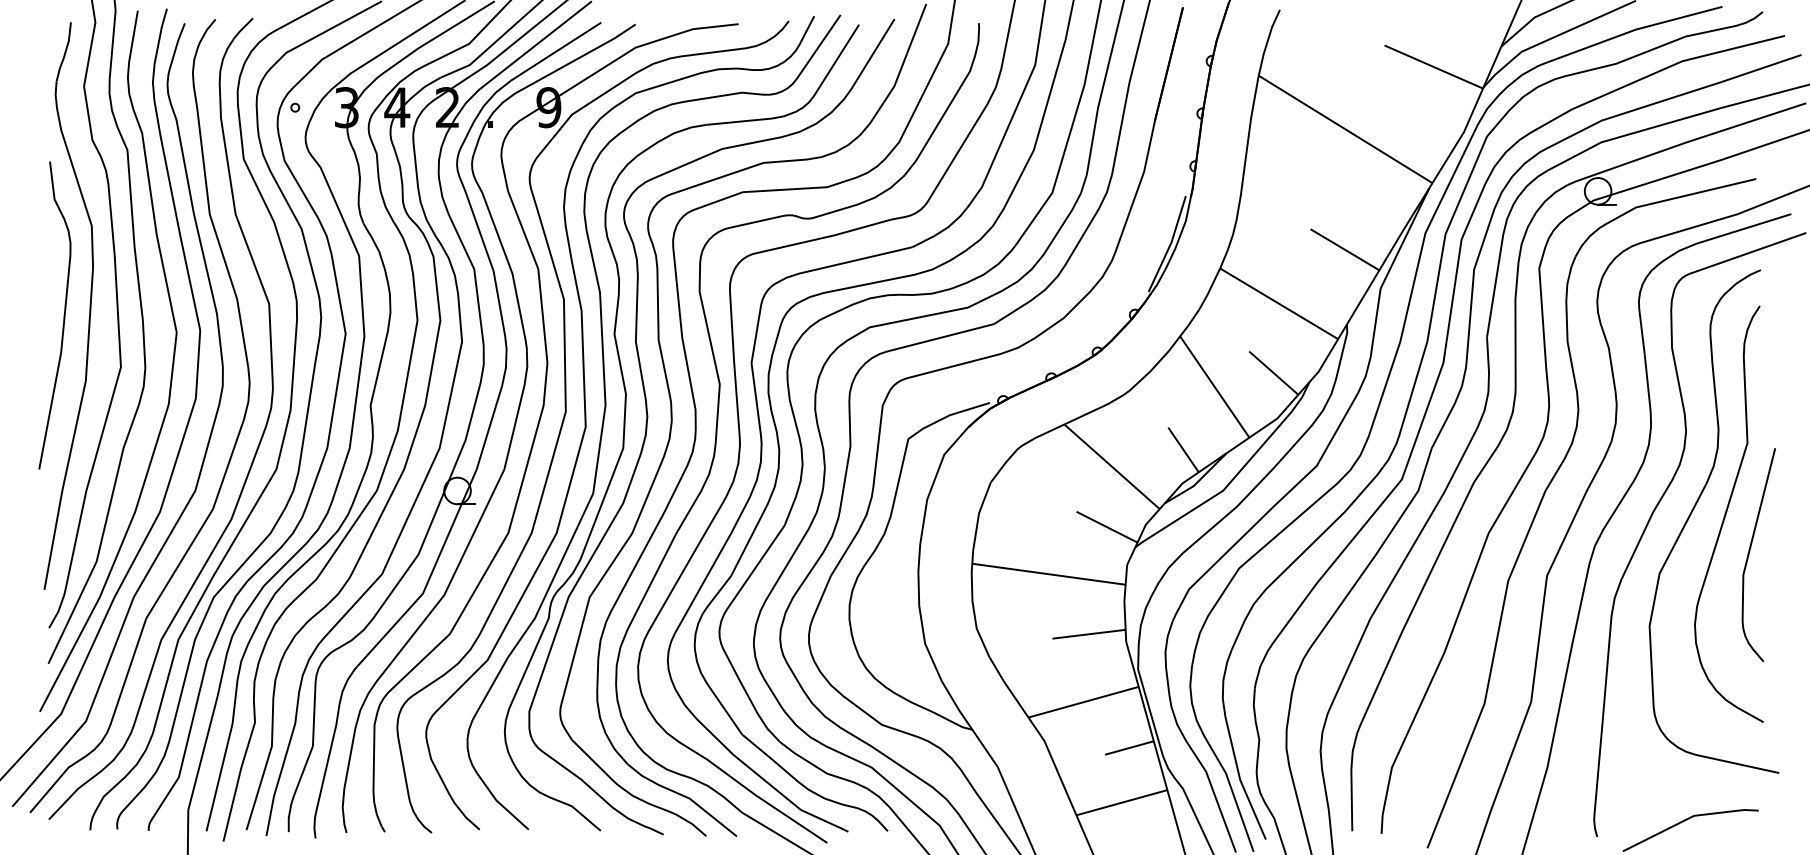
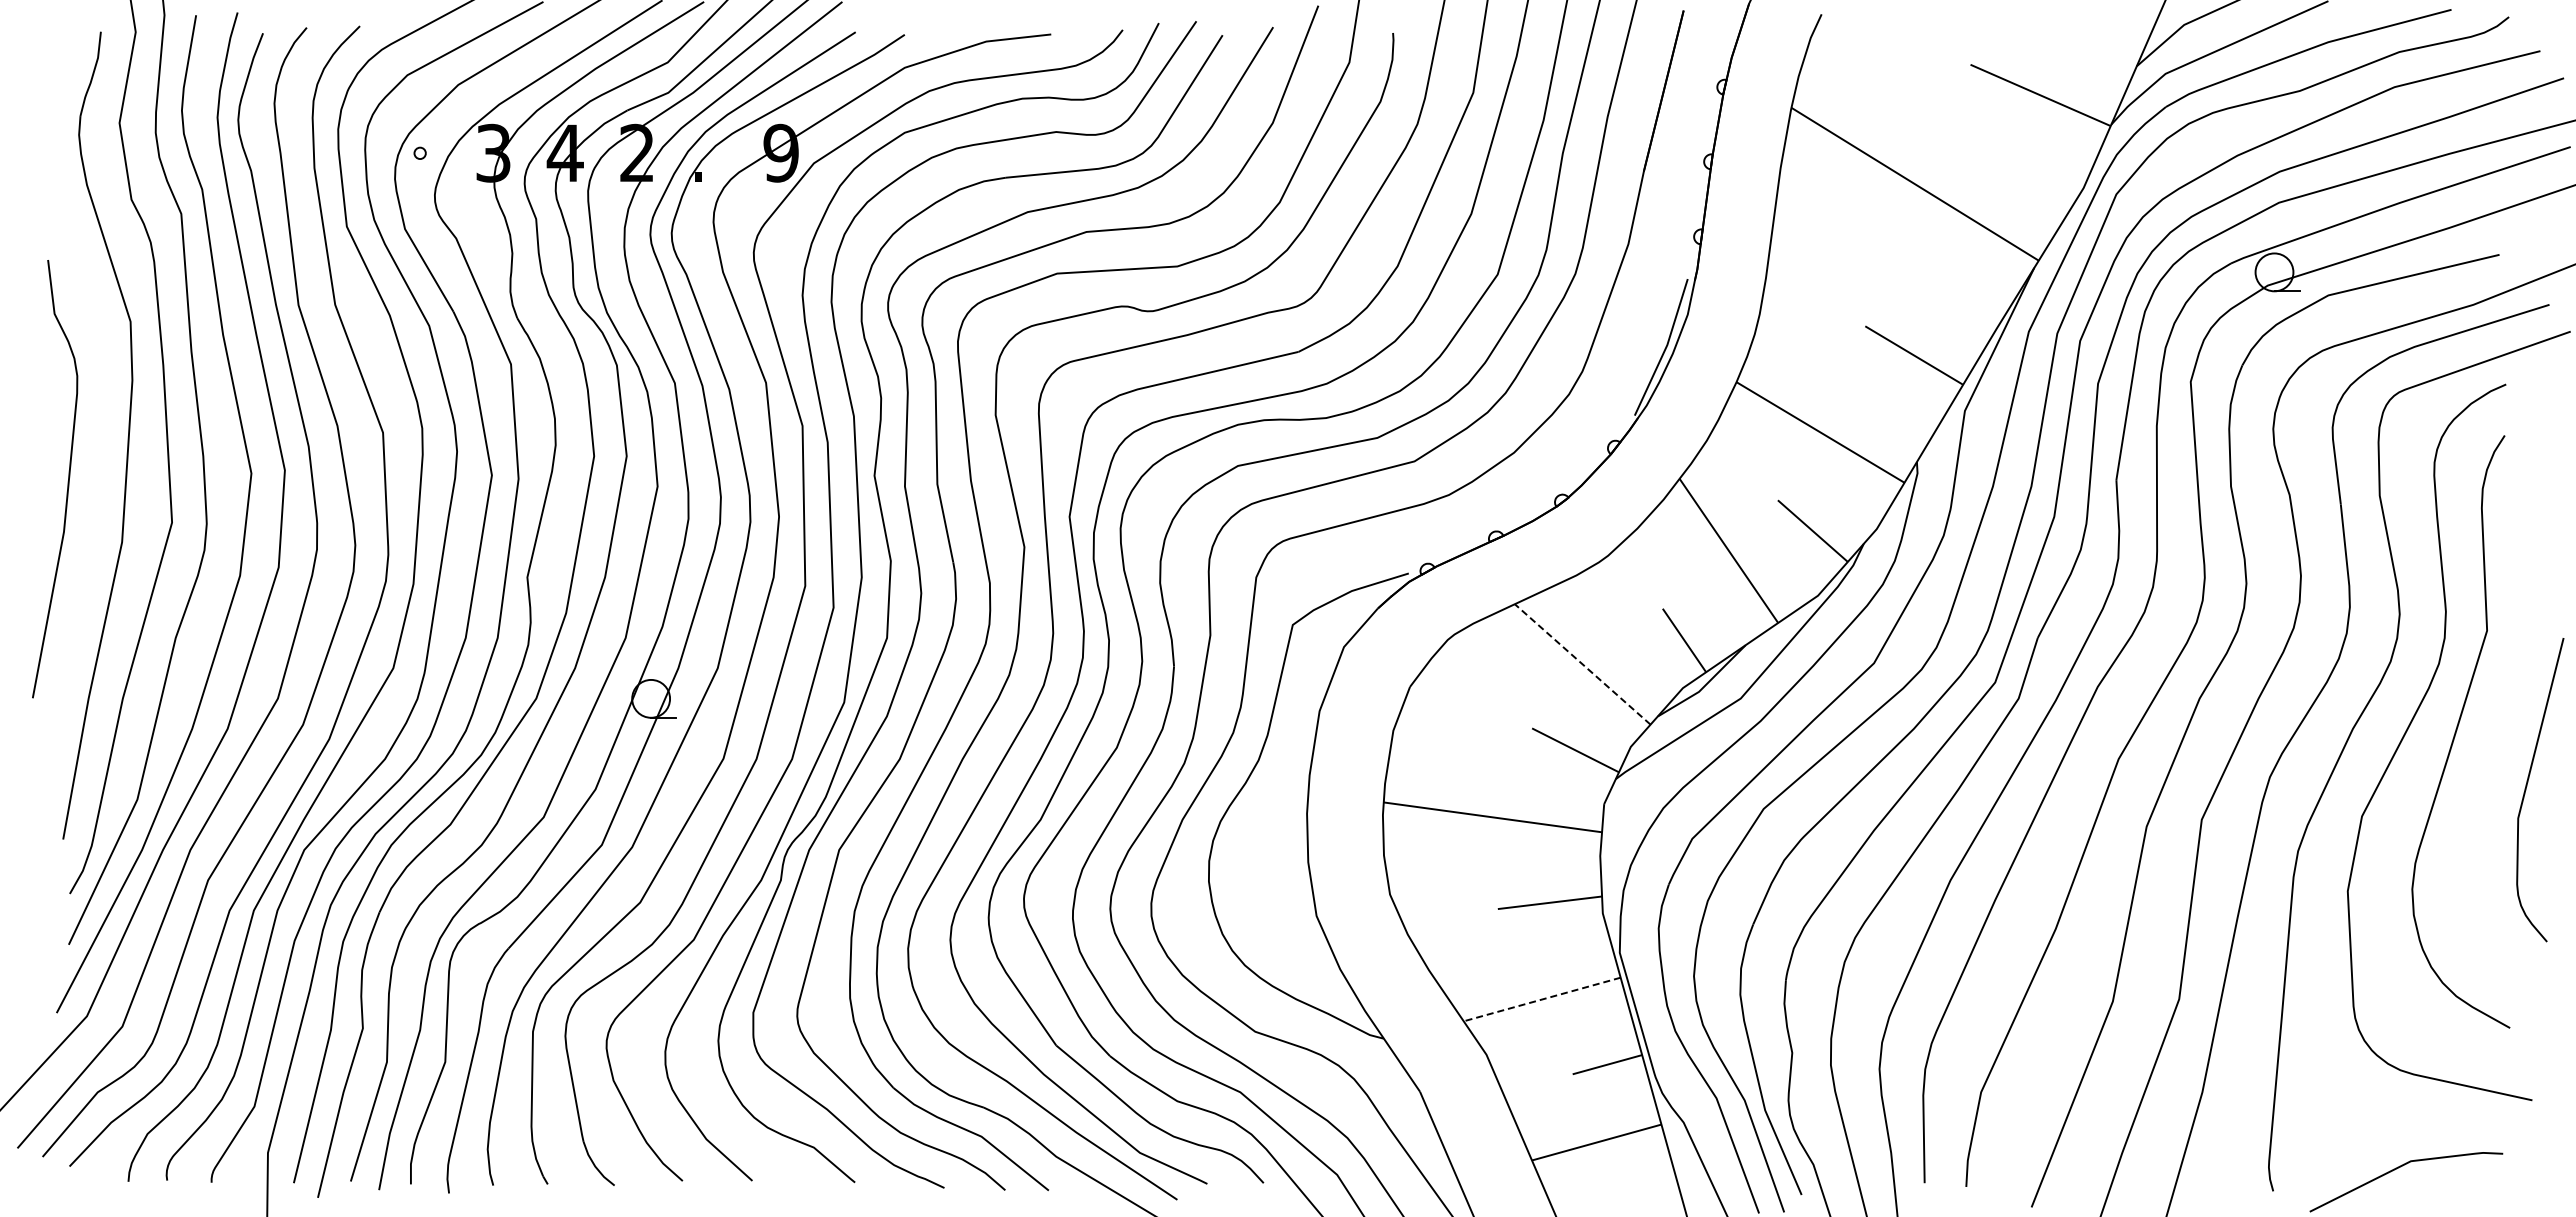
curve: (63, 317) -> (67, 481), moved
line: (1111, 466) -> (1582, 664), solid -> dashed
curve: (1749, 552) -> (2527, 786), moved
line: (1083, 702) -> (1541, 999), solid -> dashed

